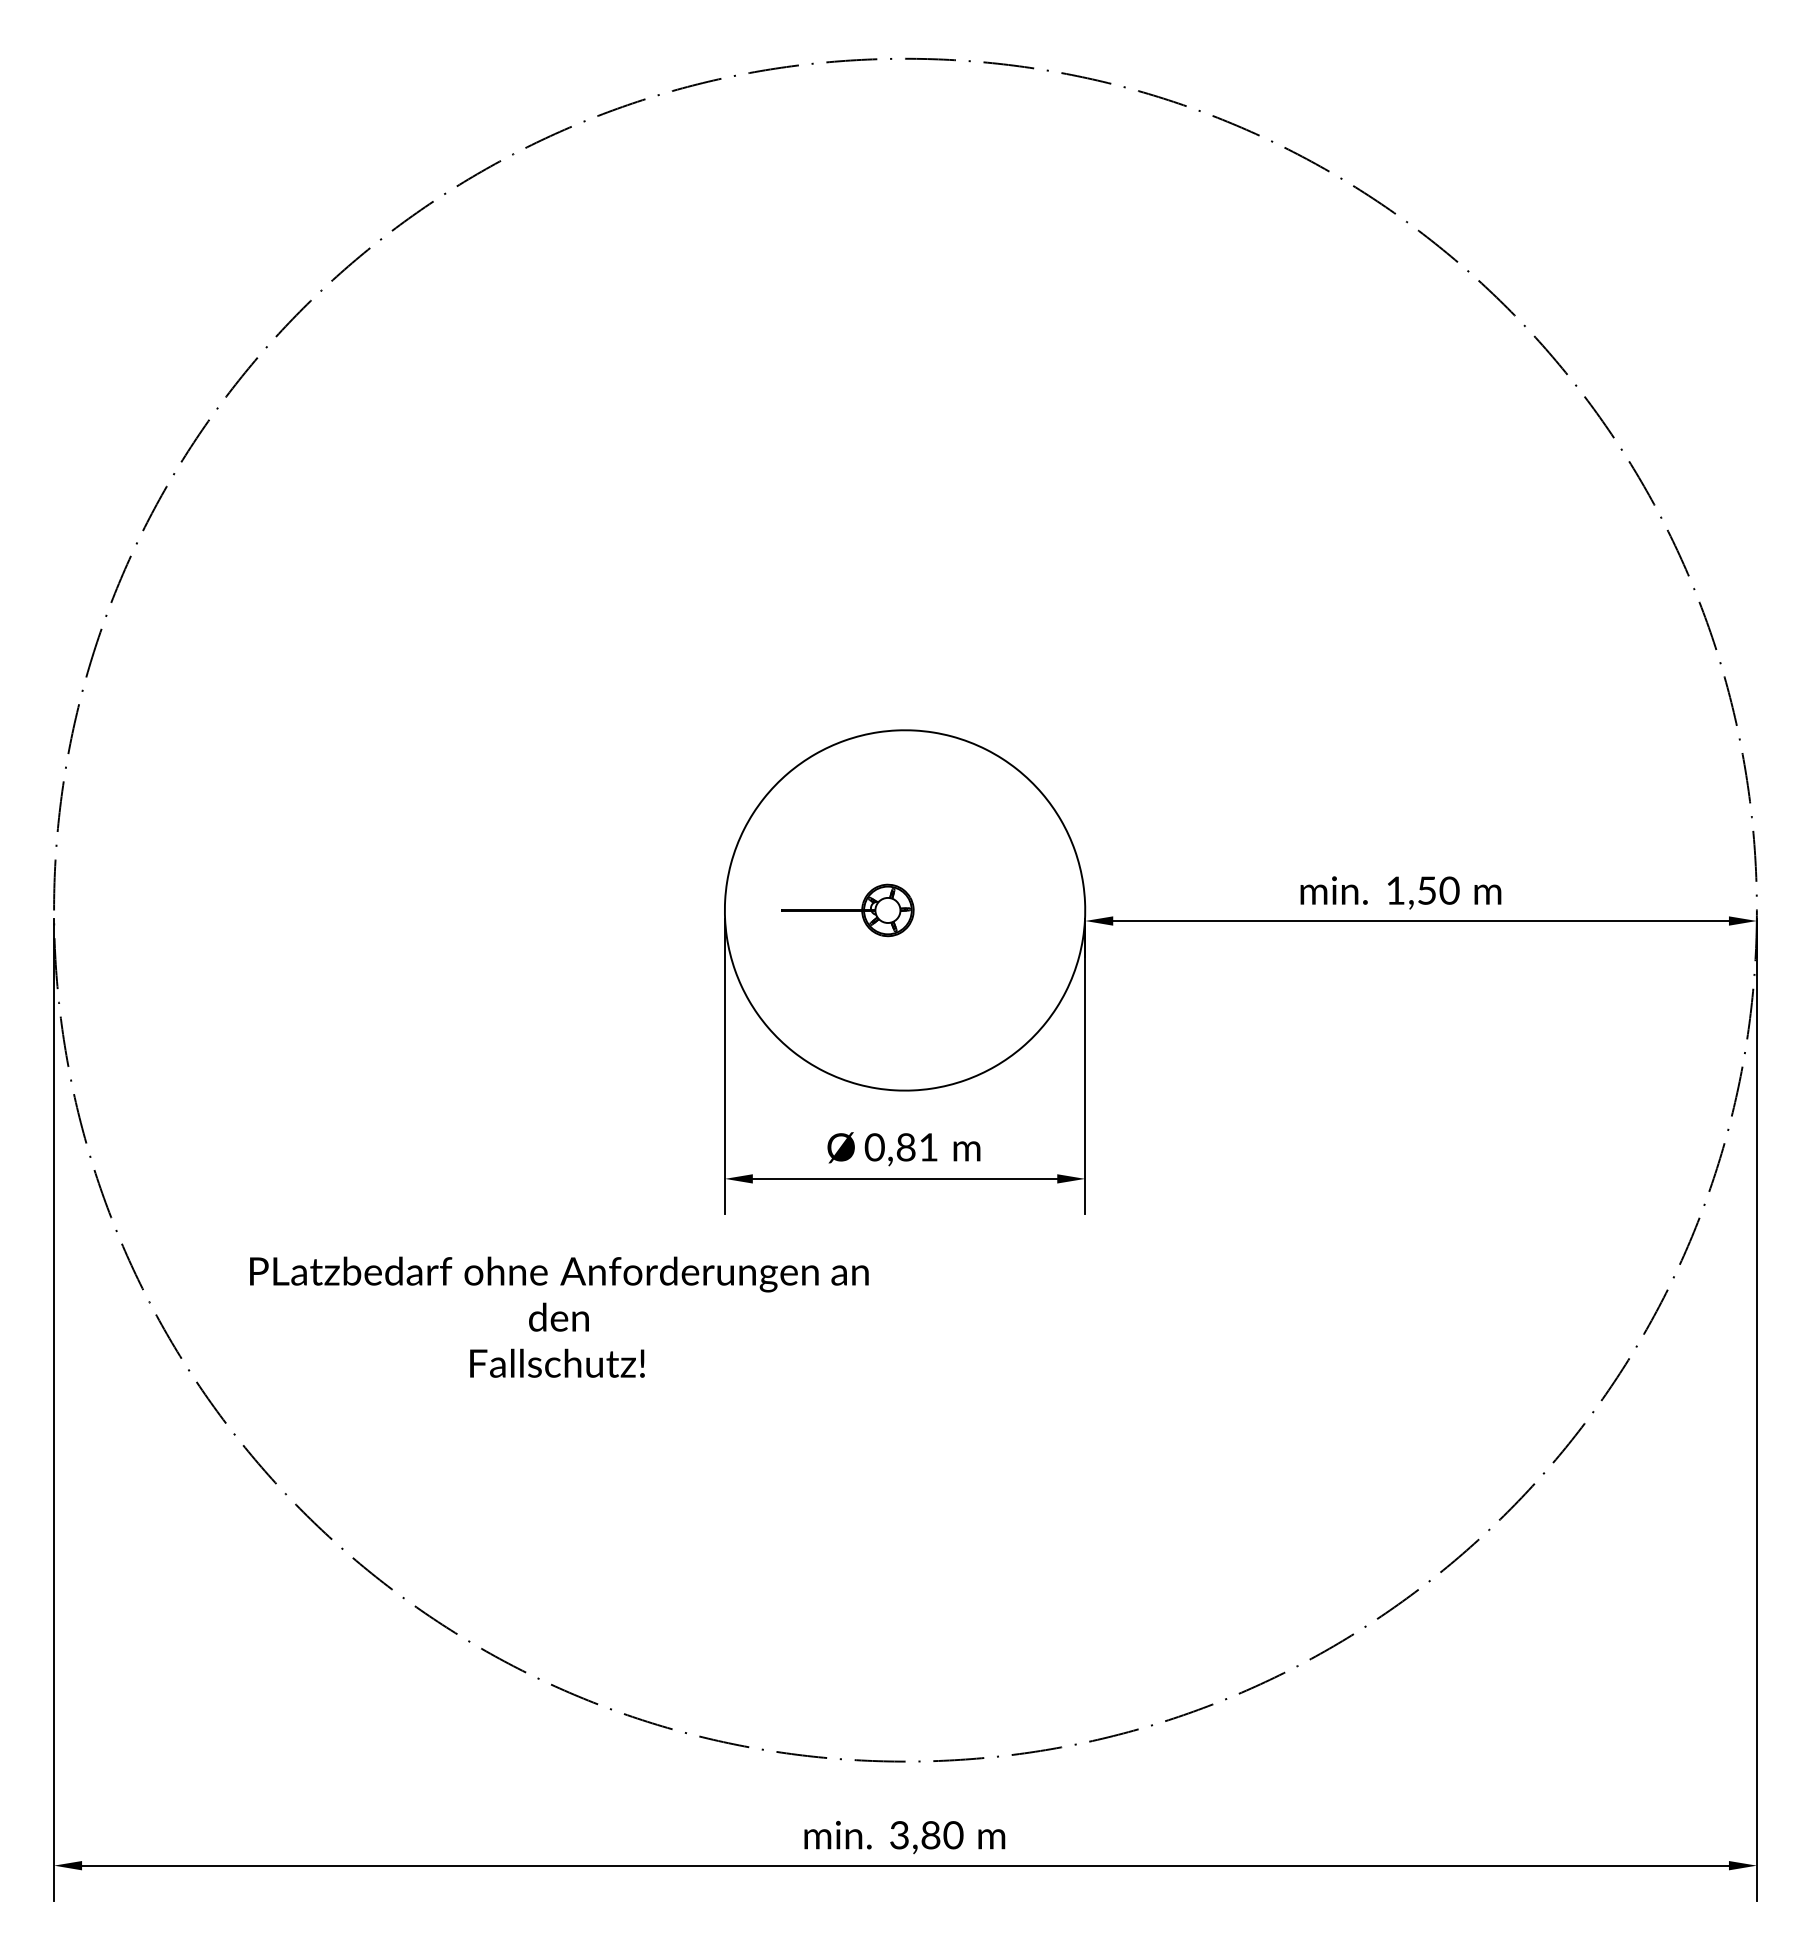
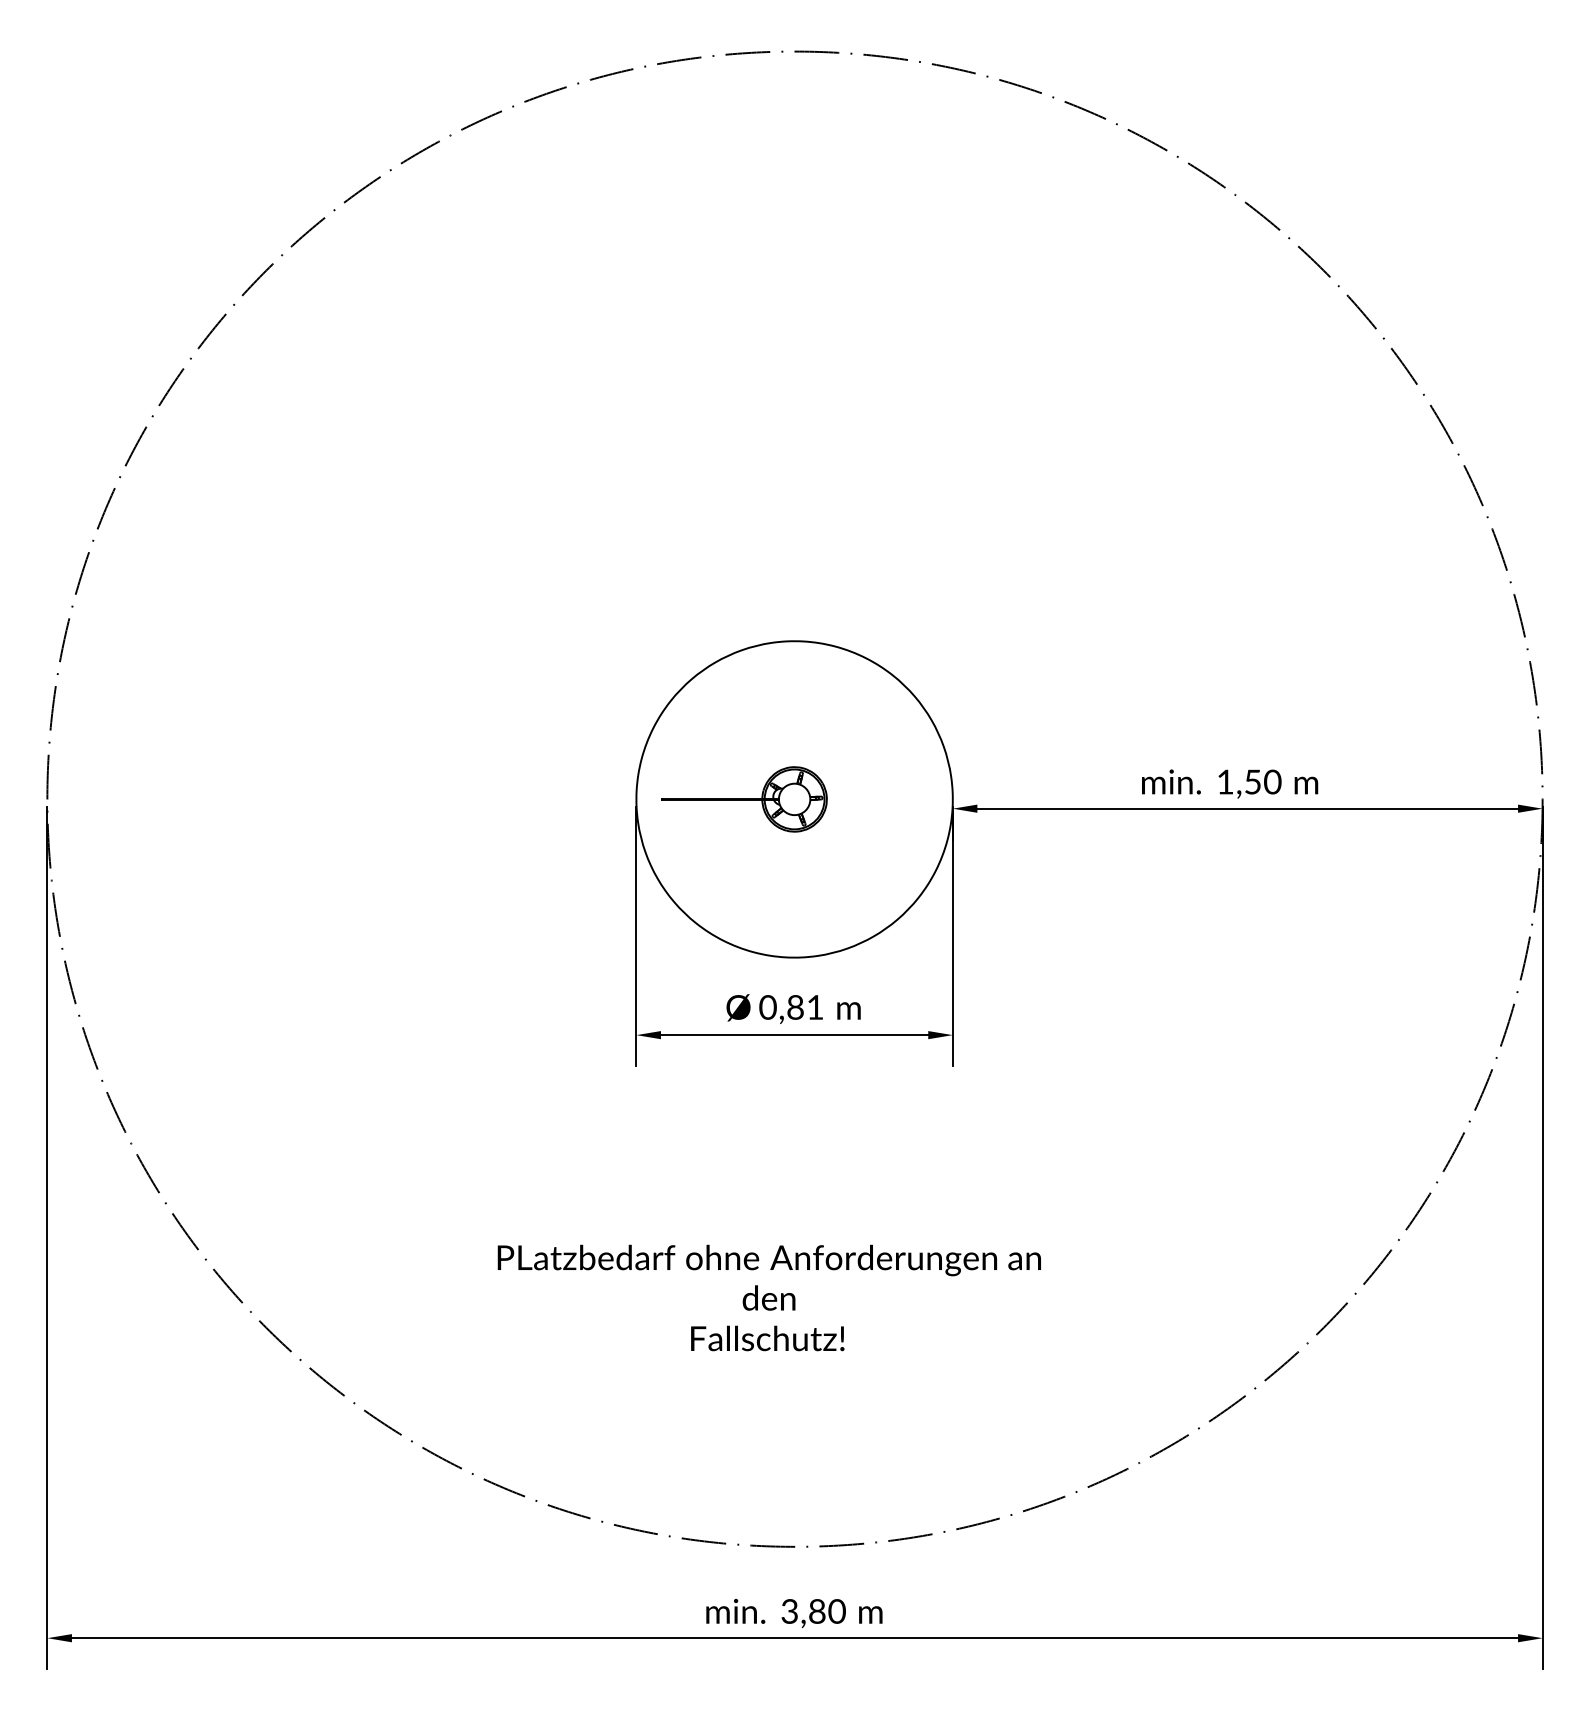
part: (847, 910) -> (744, 799), size x1.43
text: (559, 1316) -> (769, 1297), moved

